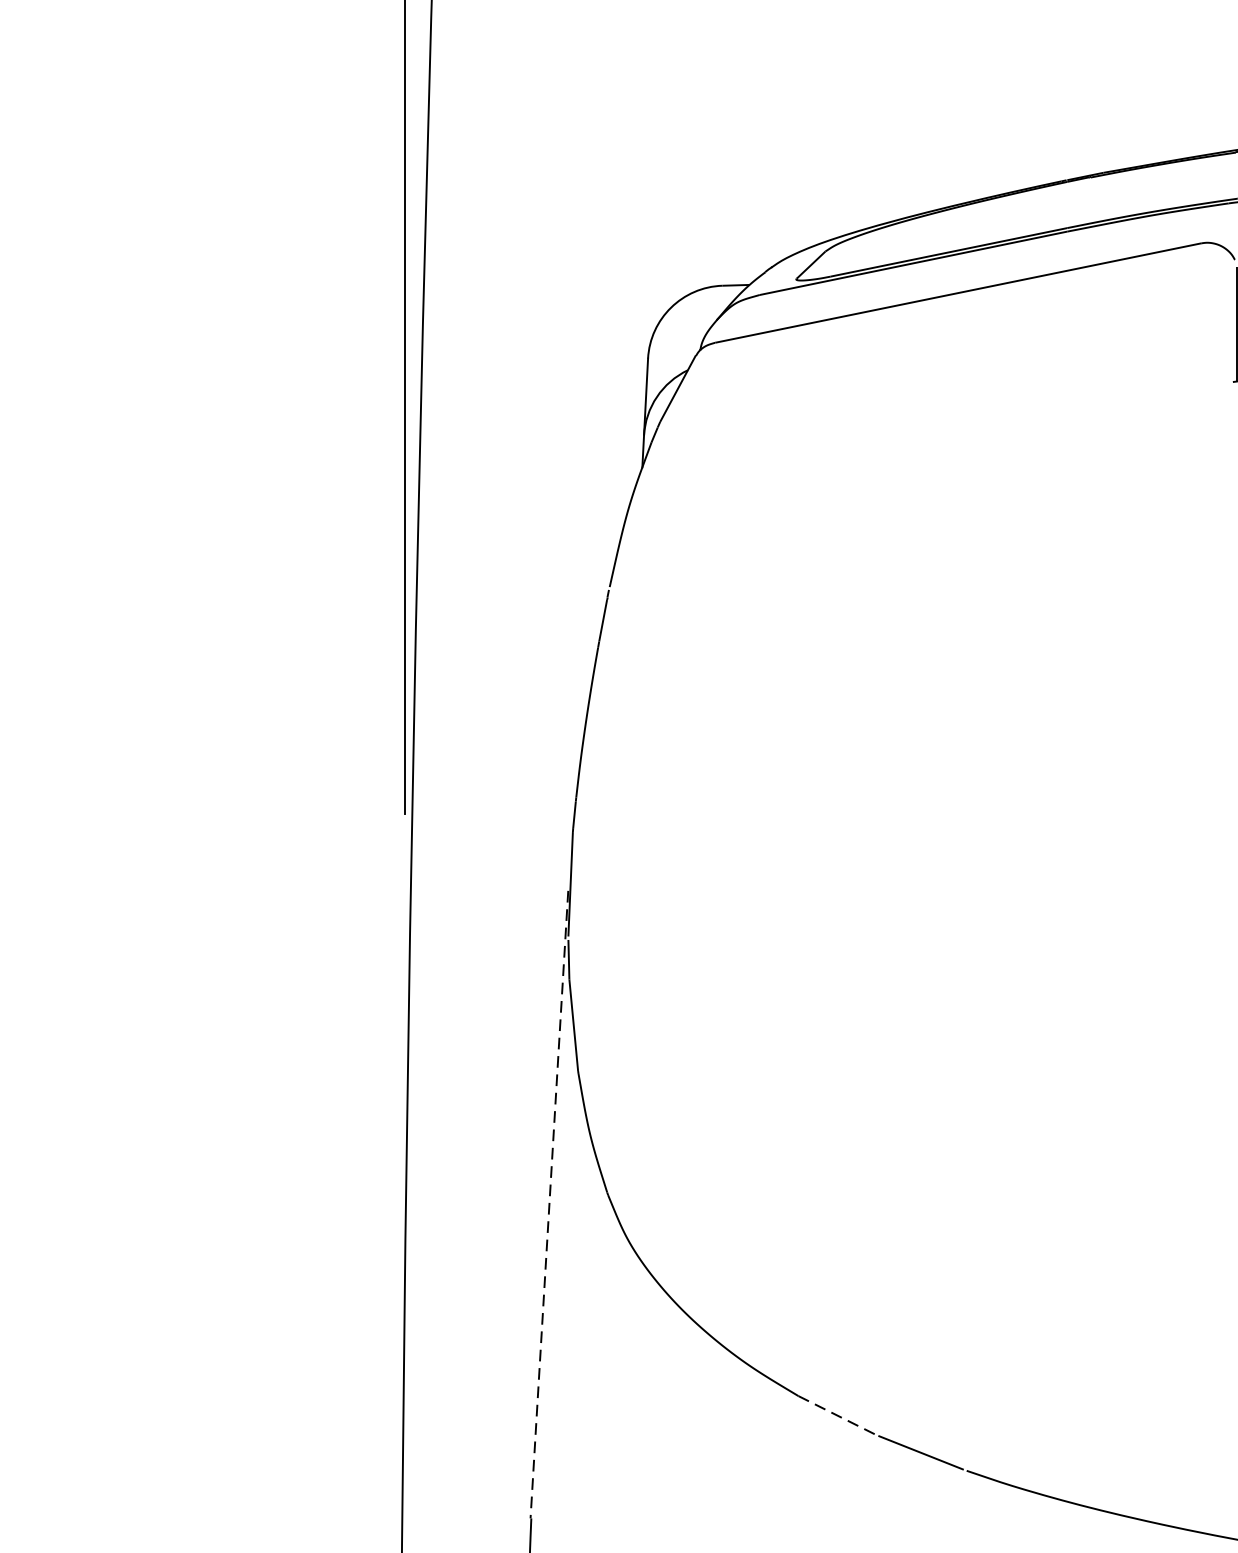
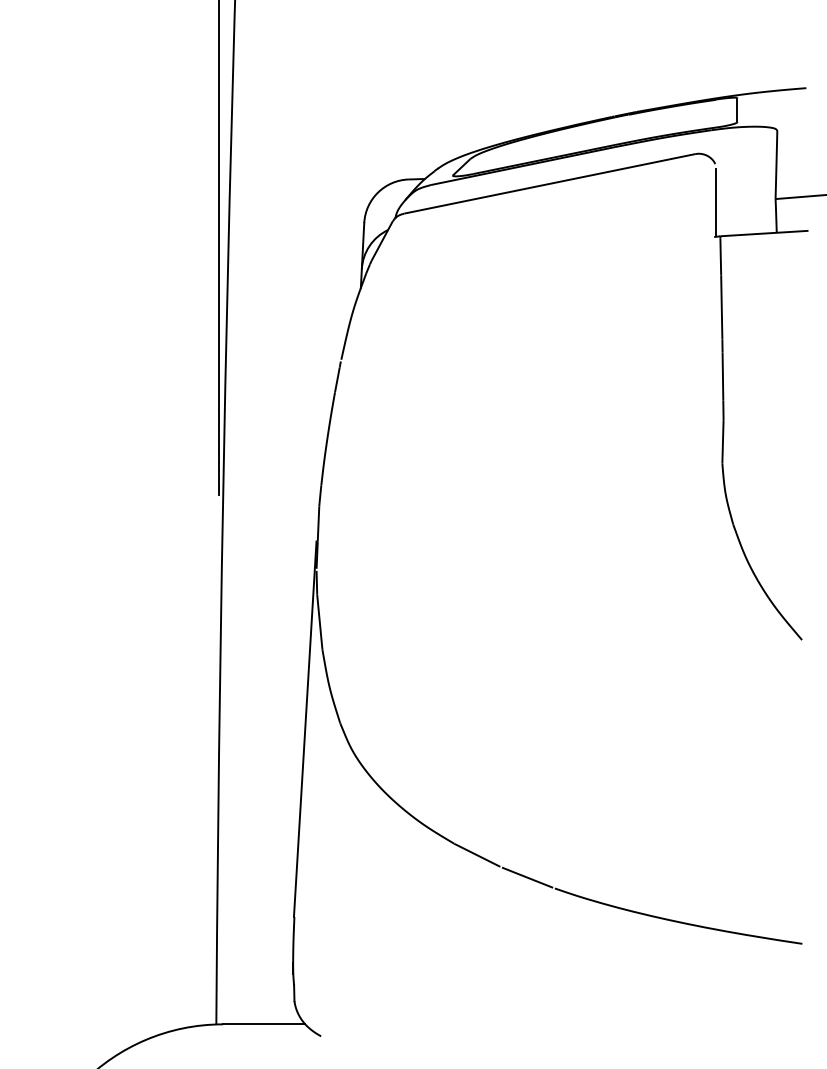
line: (549, 1205) -> (305, 729), dashed -> solid
line: (837, 1415) -> (477, 855), dashed -> solid

